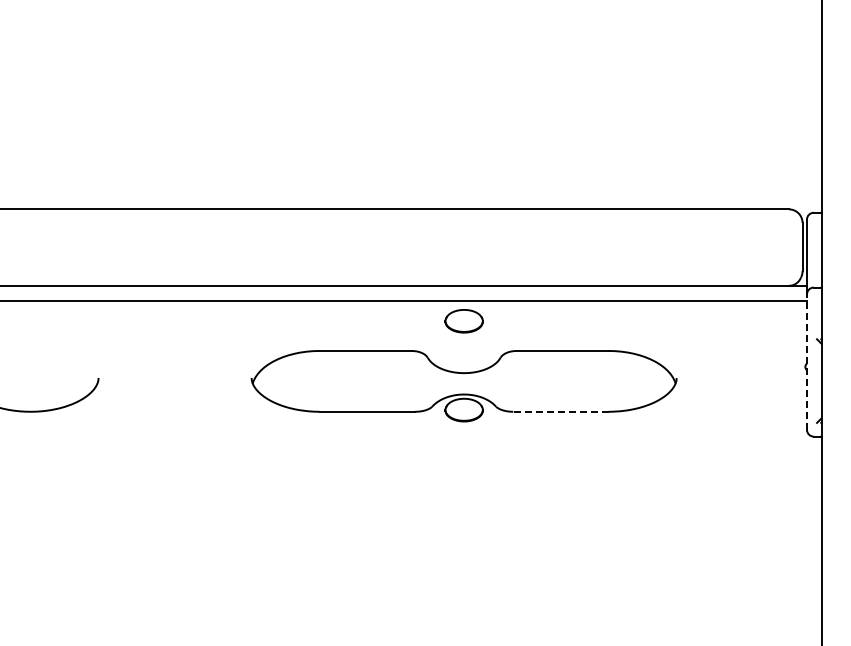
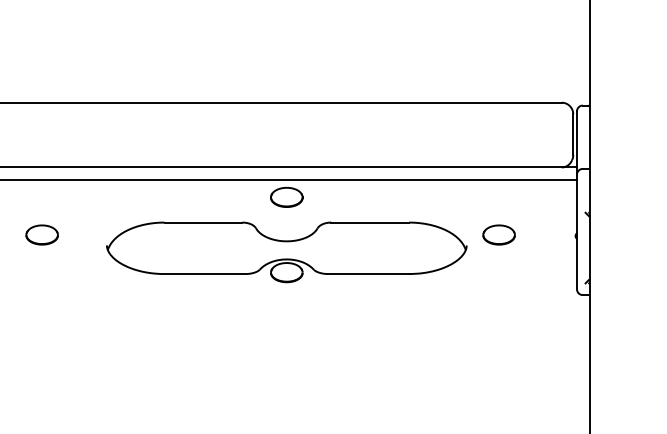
line: (806, 362) -> (576, 232), dashed -> solid
part: (174, 365) -> (41, 234), added
part: (714, 365) -> (498, 234), added
line: (560, 411) -> (368, 273), dashed -> solid

